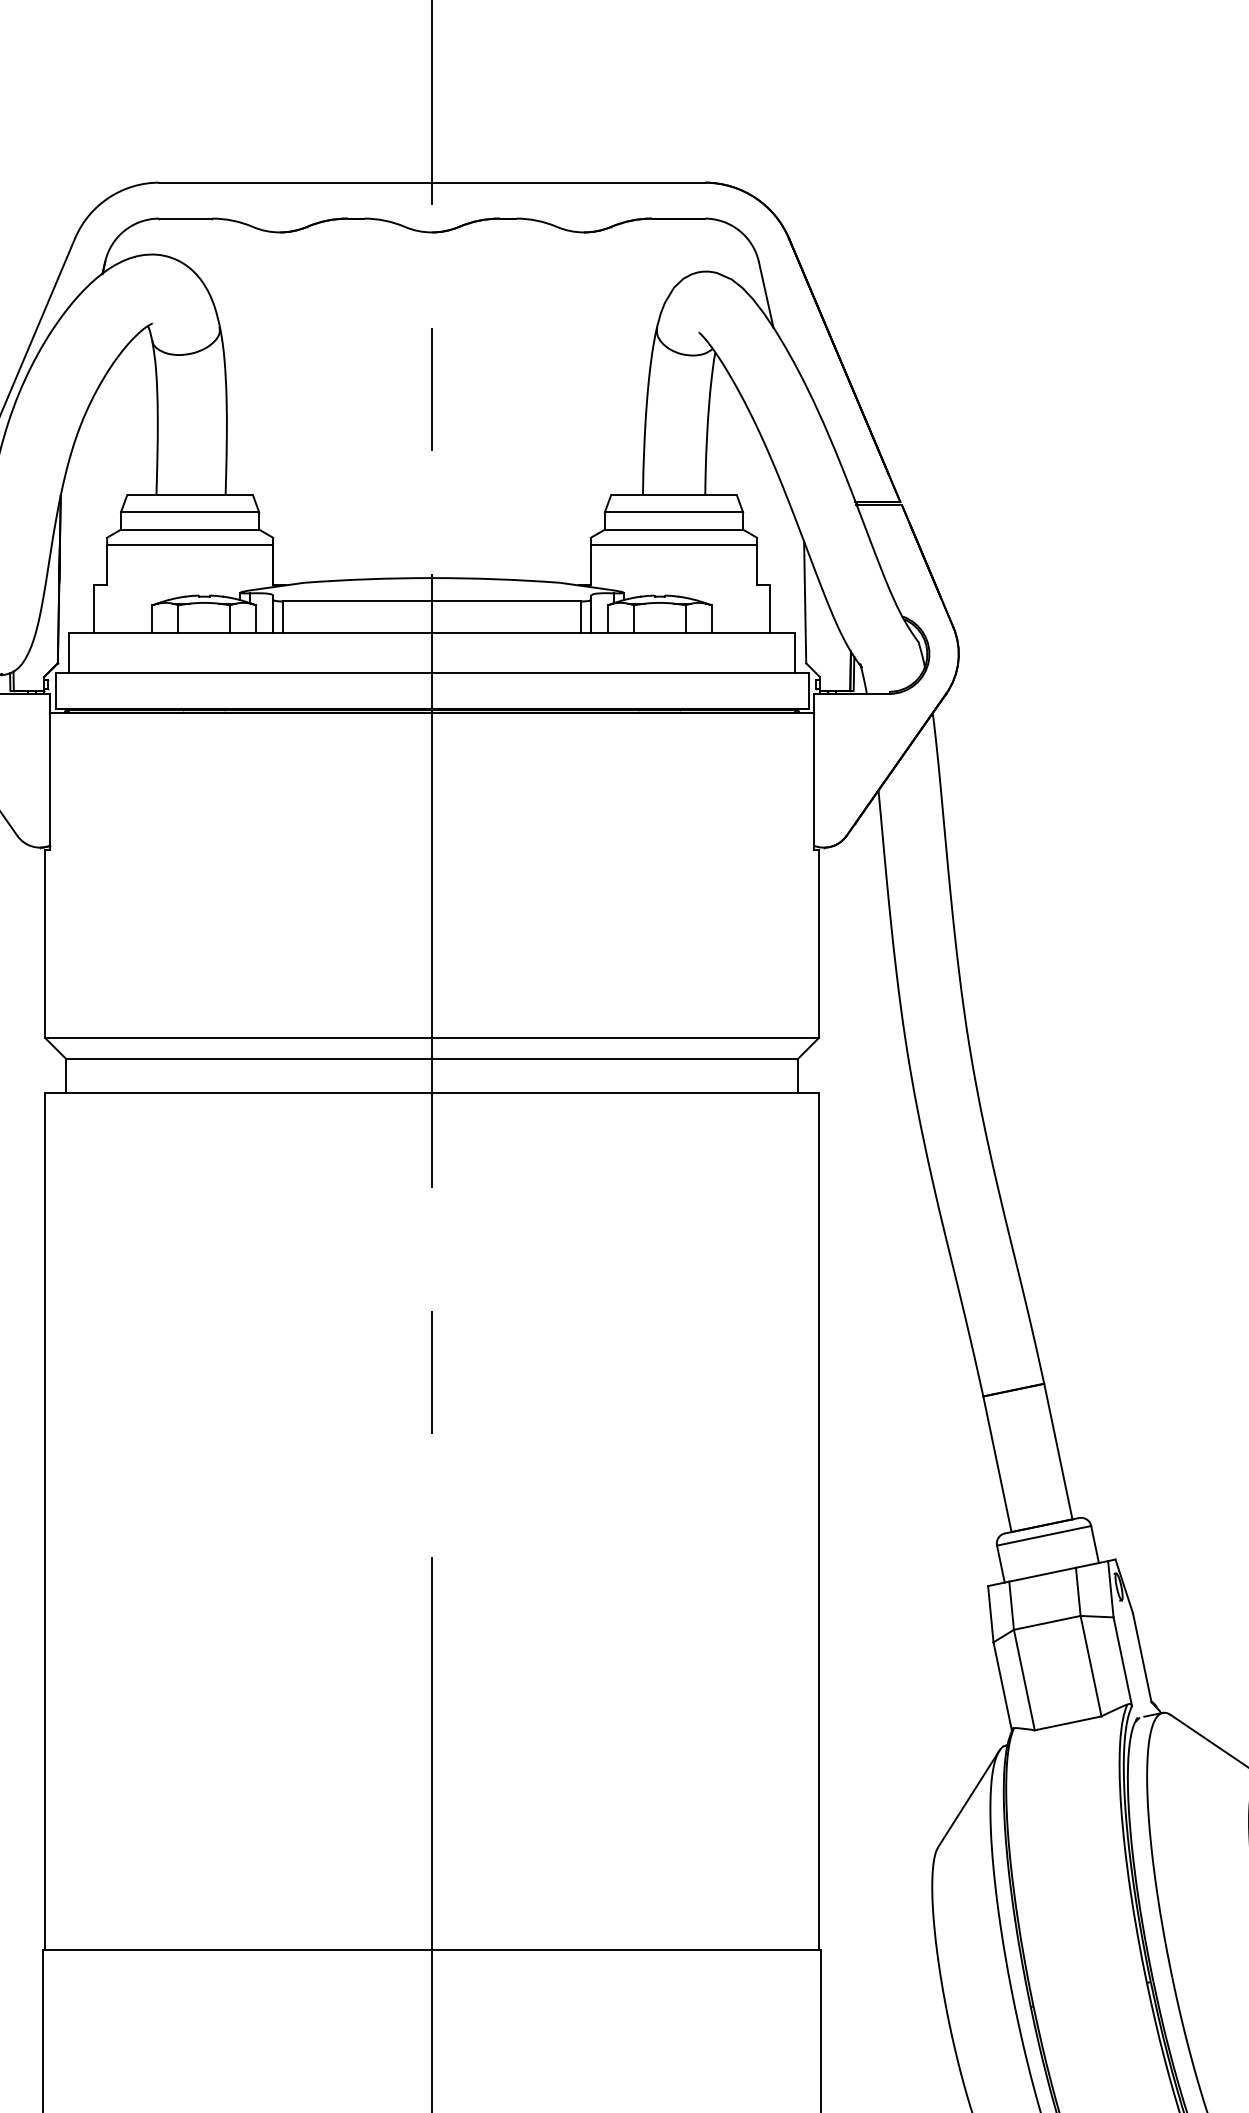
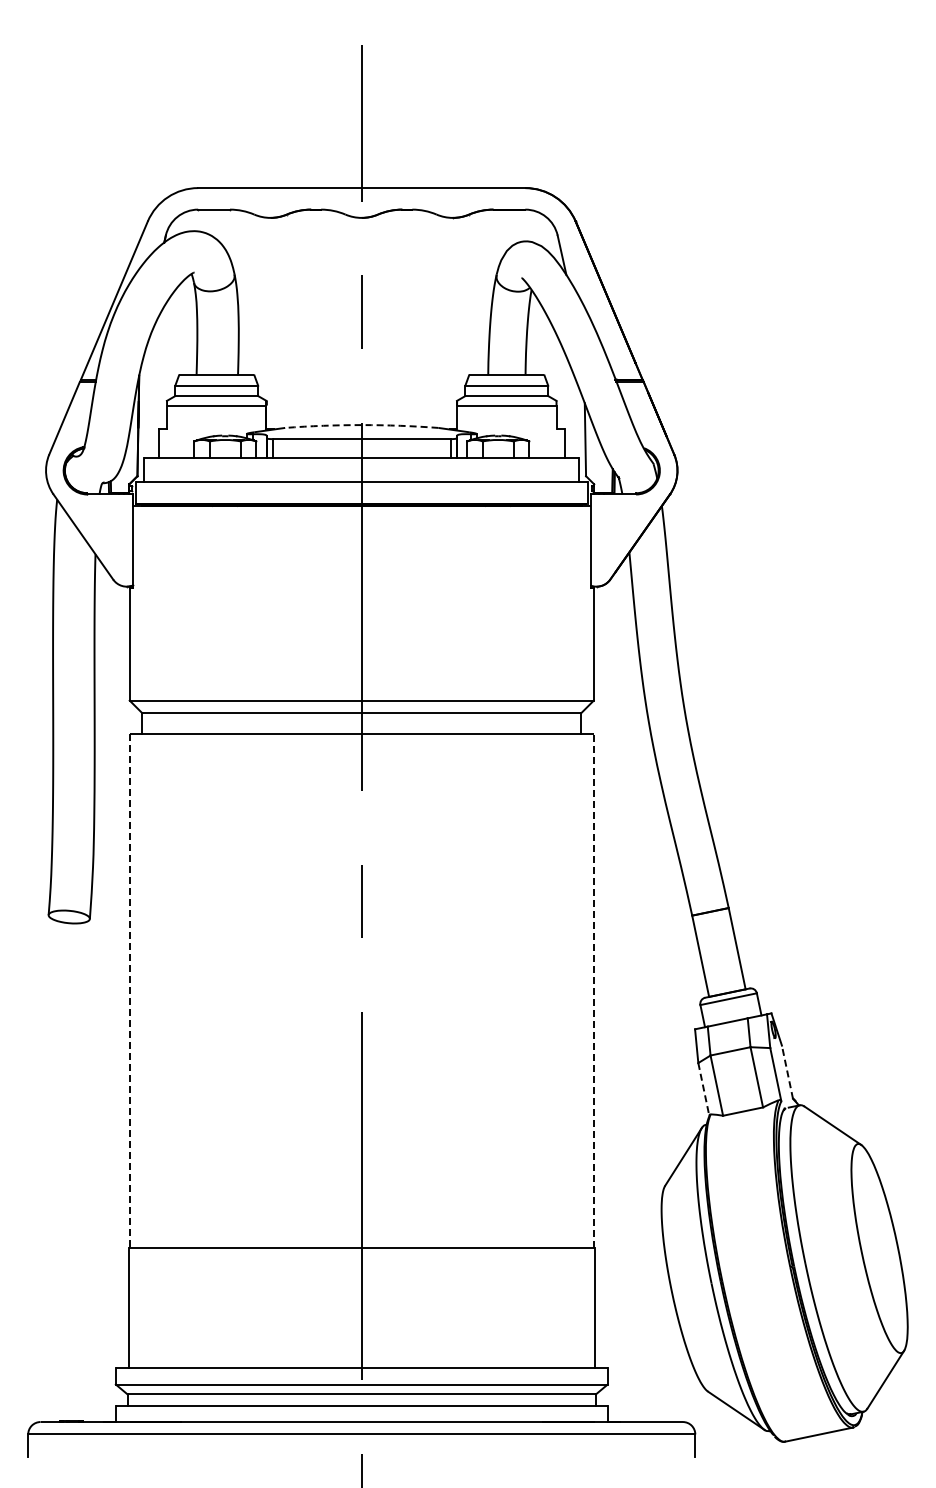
arc: (431, 578) -> (361, 425), solid -> dashed
line: (44, 1521) -> (129, 990), solid -> dashed
line: (818, 1521) -> (593, 990), solid -> dashed
line: (1142, 1656) -> (787, 1071), solid -> dashed
line: (1002, 1688) -> (703, 1090), solid -> dashed

